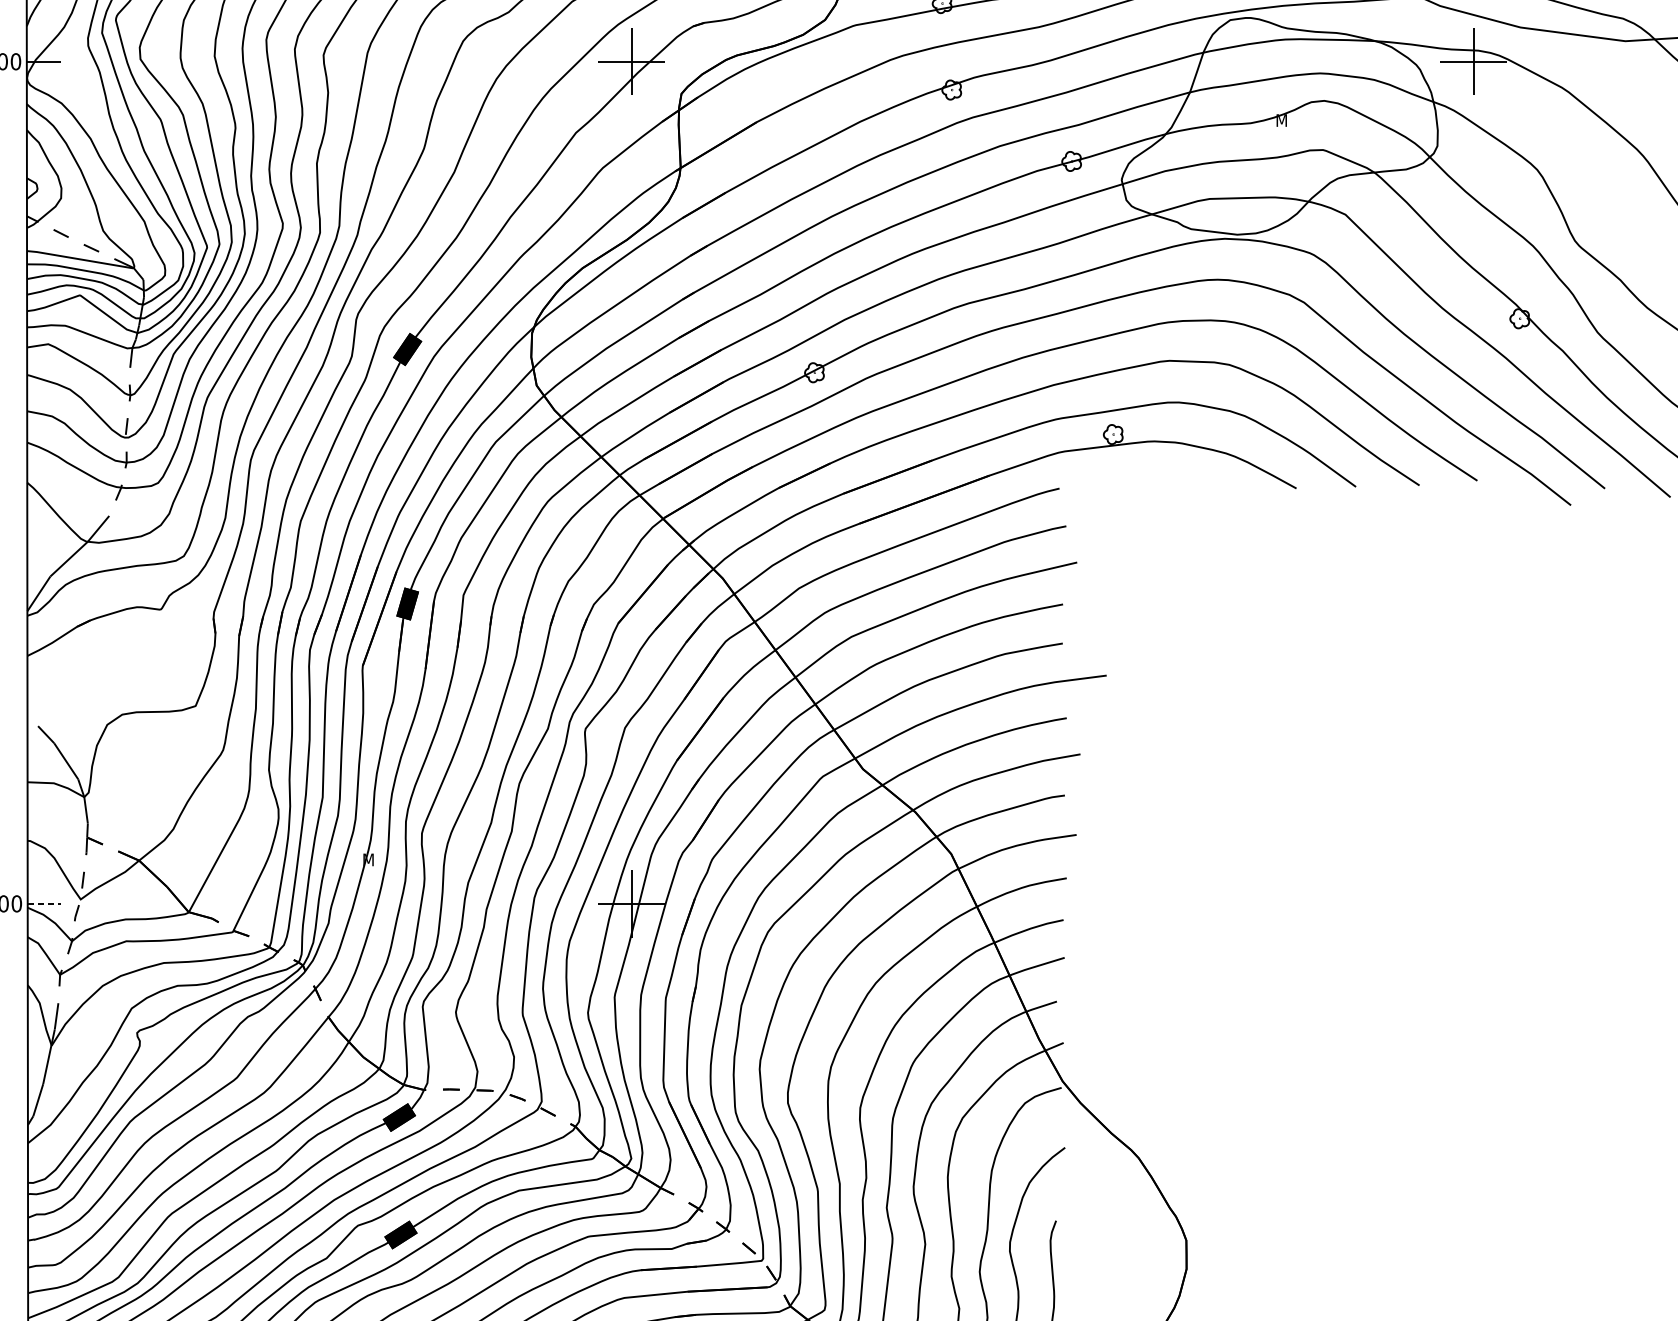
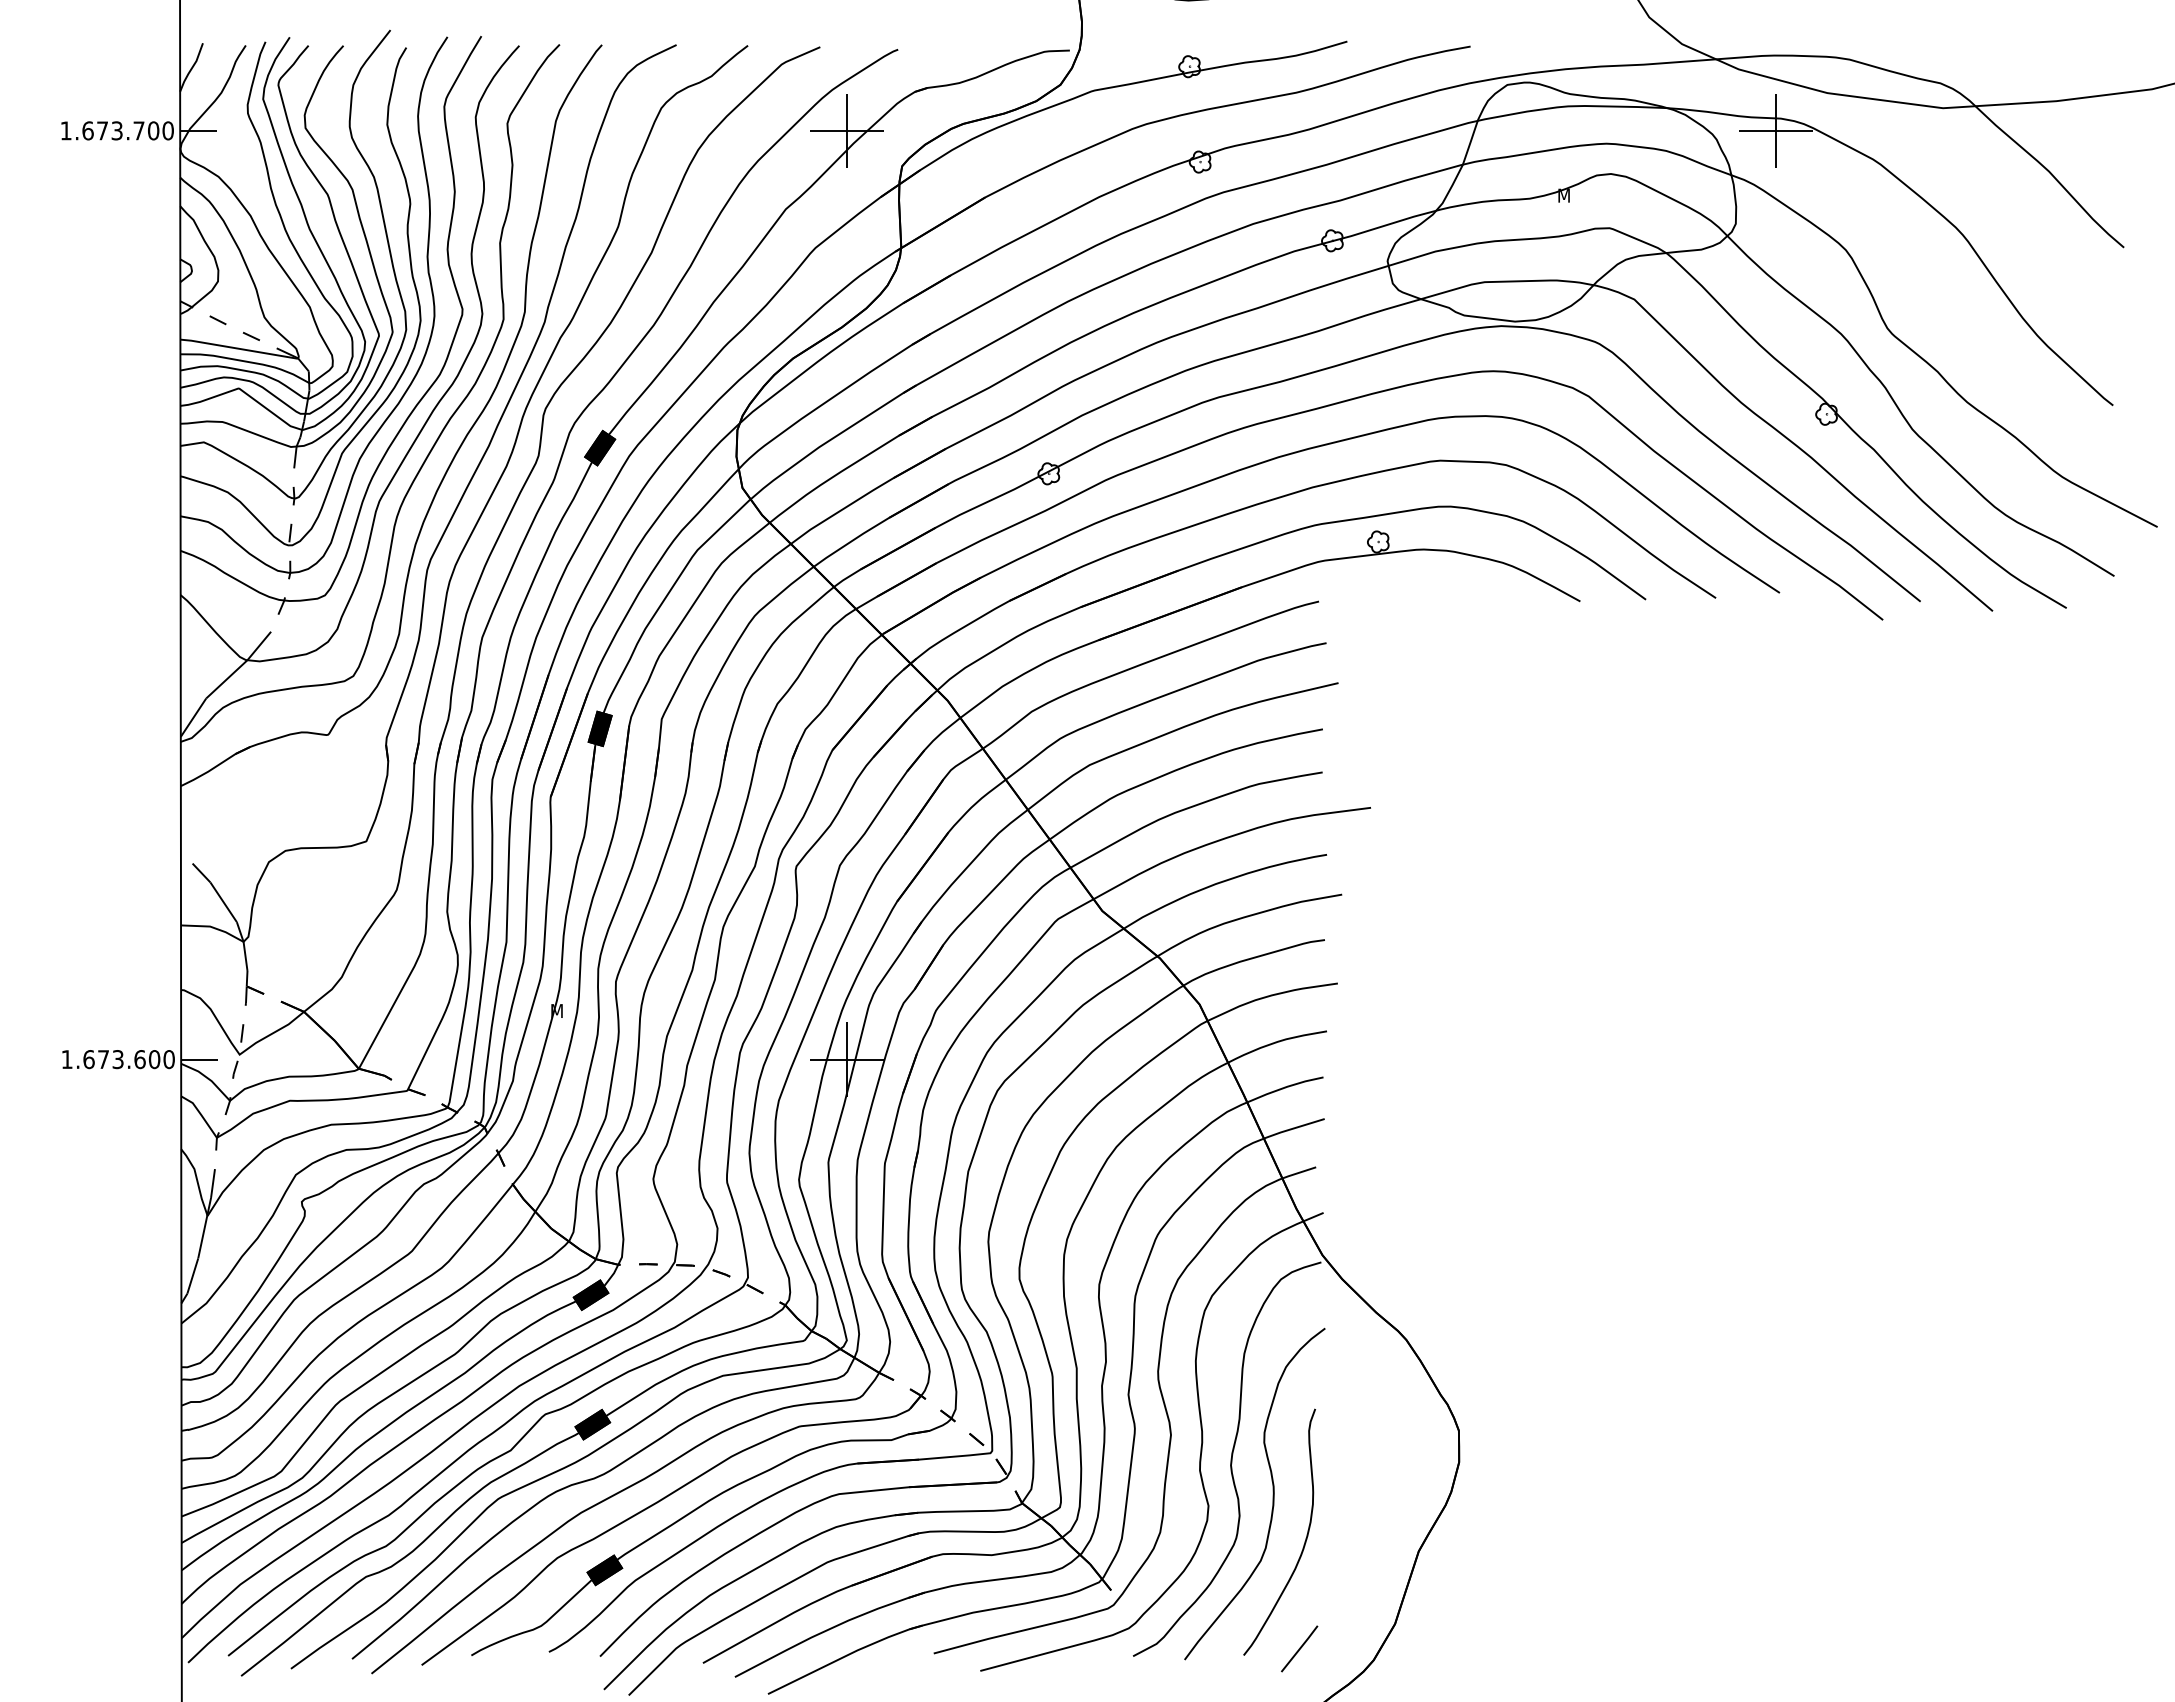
line: (44, 903) -> (199, 1059), dashed -> solid

